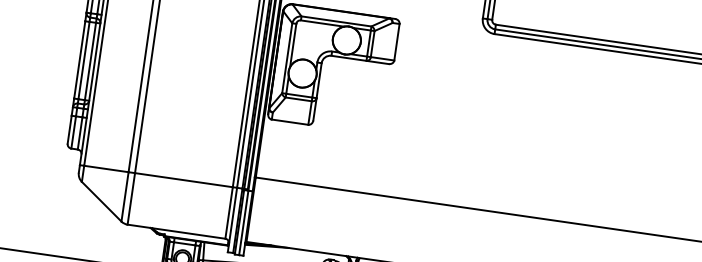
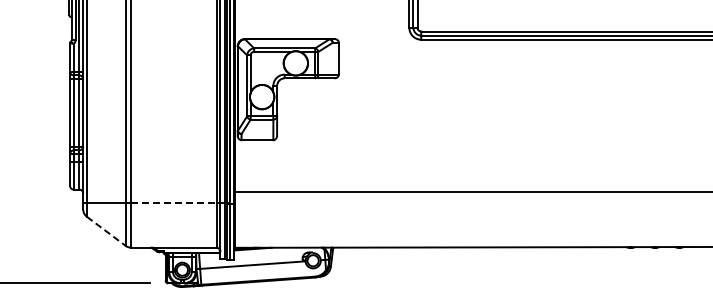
line: (183, 179) -> (173, 202), solid -> dashed
line: (101, 201) -> (106, 231), solid -> dashed

